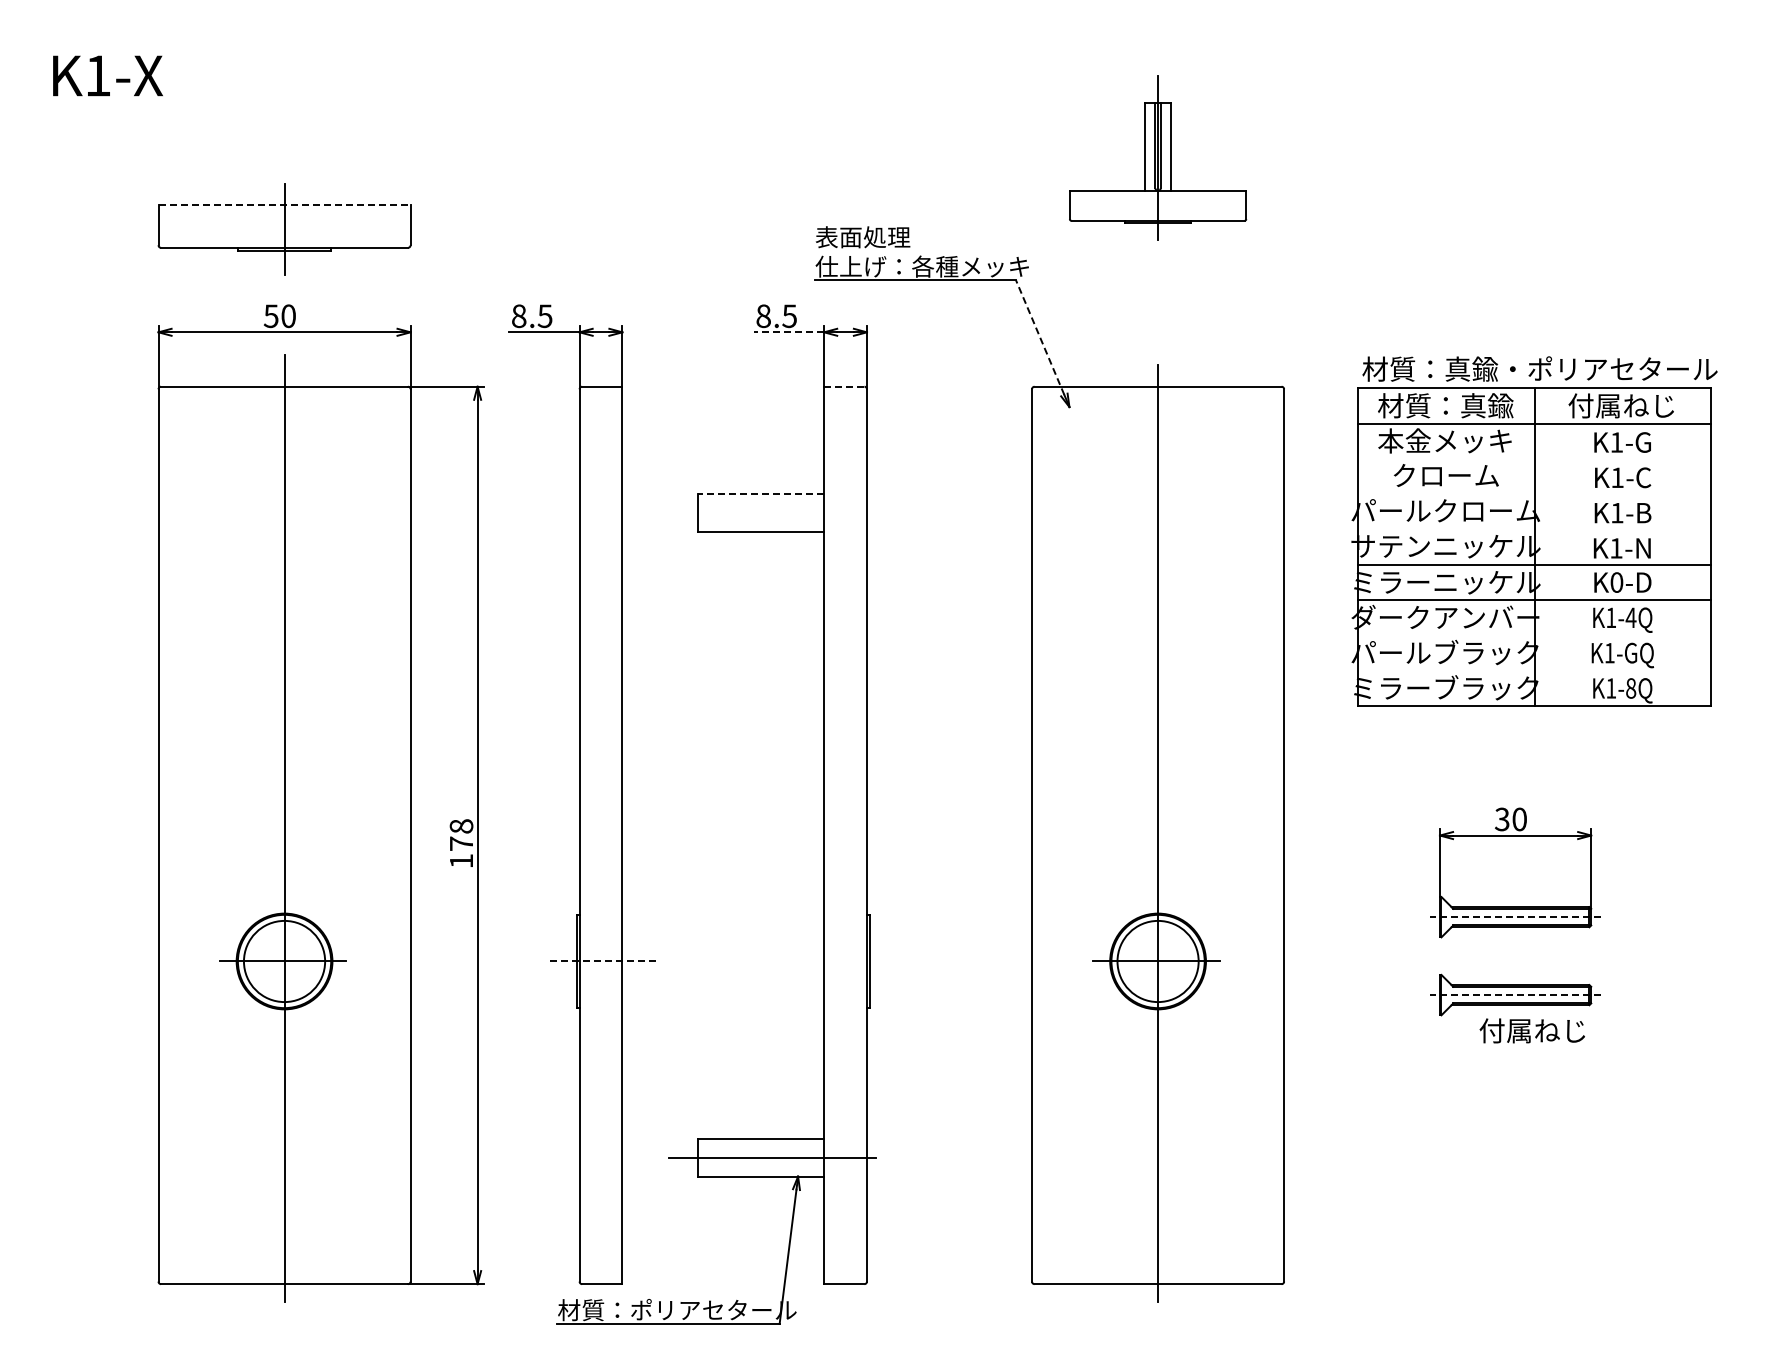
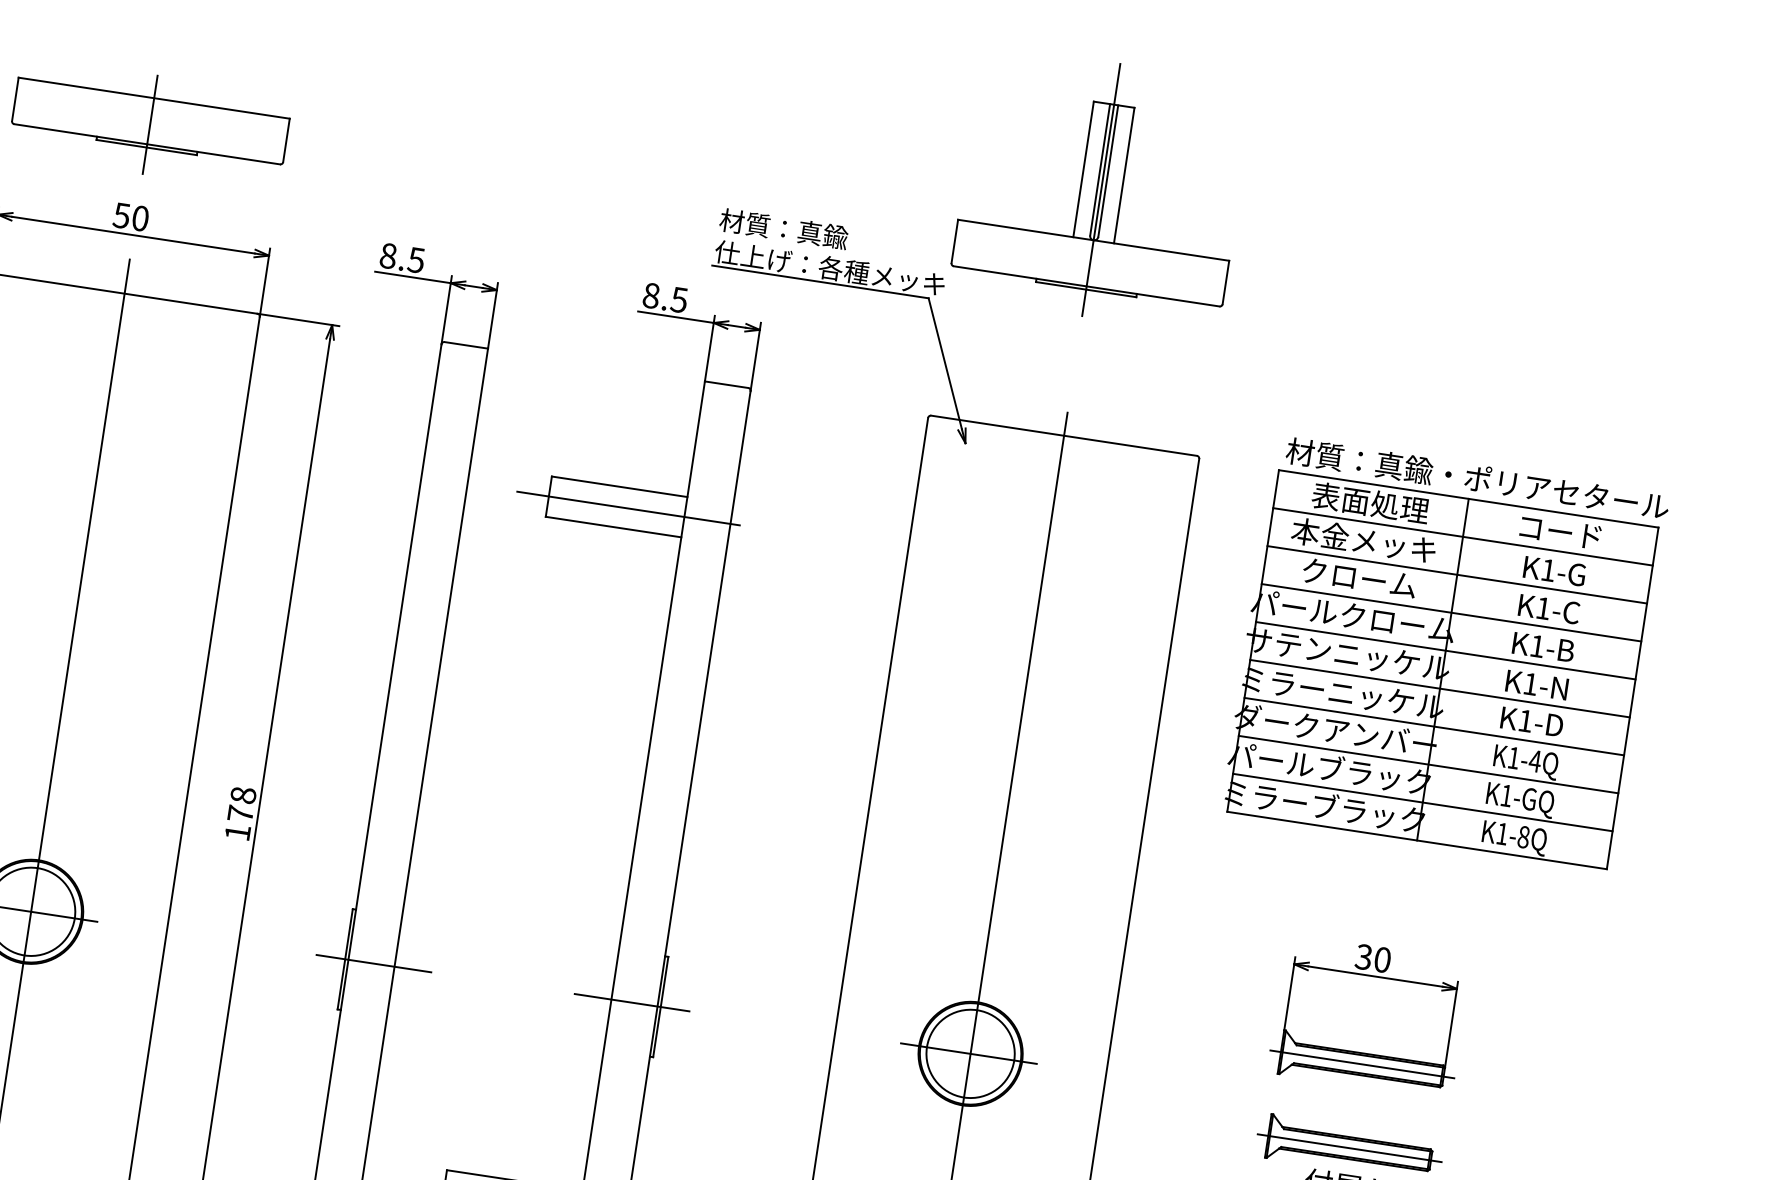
part: (1157, 157) -> (1100, 189), size x1.43
line: (285, 204) -> (155, 97), dashed -> solid
text: (874, 237) -> (783, 229), 表面処理 -> 材質：真鍮
line: (788, 332) -> (675, 317), dashed -> solid
line: (1040, 337) -> (945, 363), dashed -> solid
line: (843, 386) -> (725, 384), dashed -> solid
text: (1445, 405) -> (1370, 502), 材質：真鍮 -> 表面処理
text: (1620, 405) -> (1558, 531), 付属ねじ -> コード
line: (1534, 459) -> (1457, 575), added
line: (760, 494) -> (618, 486), dashed -> solid
line: (1534, 494) -> (1451, 612), added
line: (771, 512) -> (627, 508), added
line: (1534, 529) -> (1445, 650), added
text: (1616, 582) -> (1525, 720), K0-D -> K1-D
line: (1534, 635) -> (1428, 764), added
line: (1534, 670) -> (1422, 802), added
line: (1515, 917) -> (1362, 1064), dashed -> solid
line: (603, 961) -> (374, 963), dashed -> solid
line: (843, 961) -> (632, 1002), added
line: (1515, 995) -> (1349, 1148), dashed -> solid

